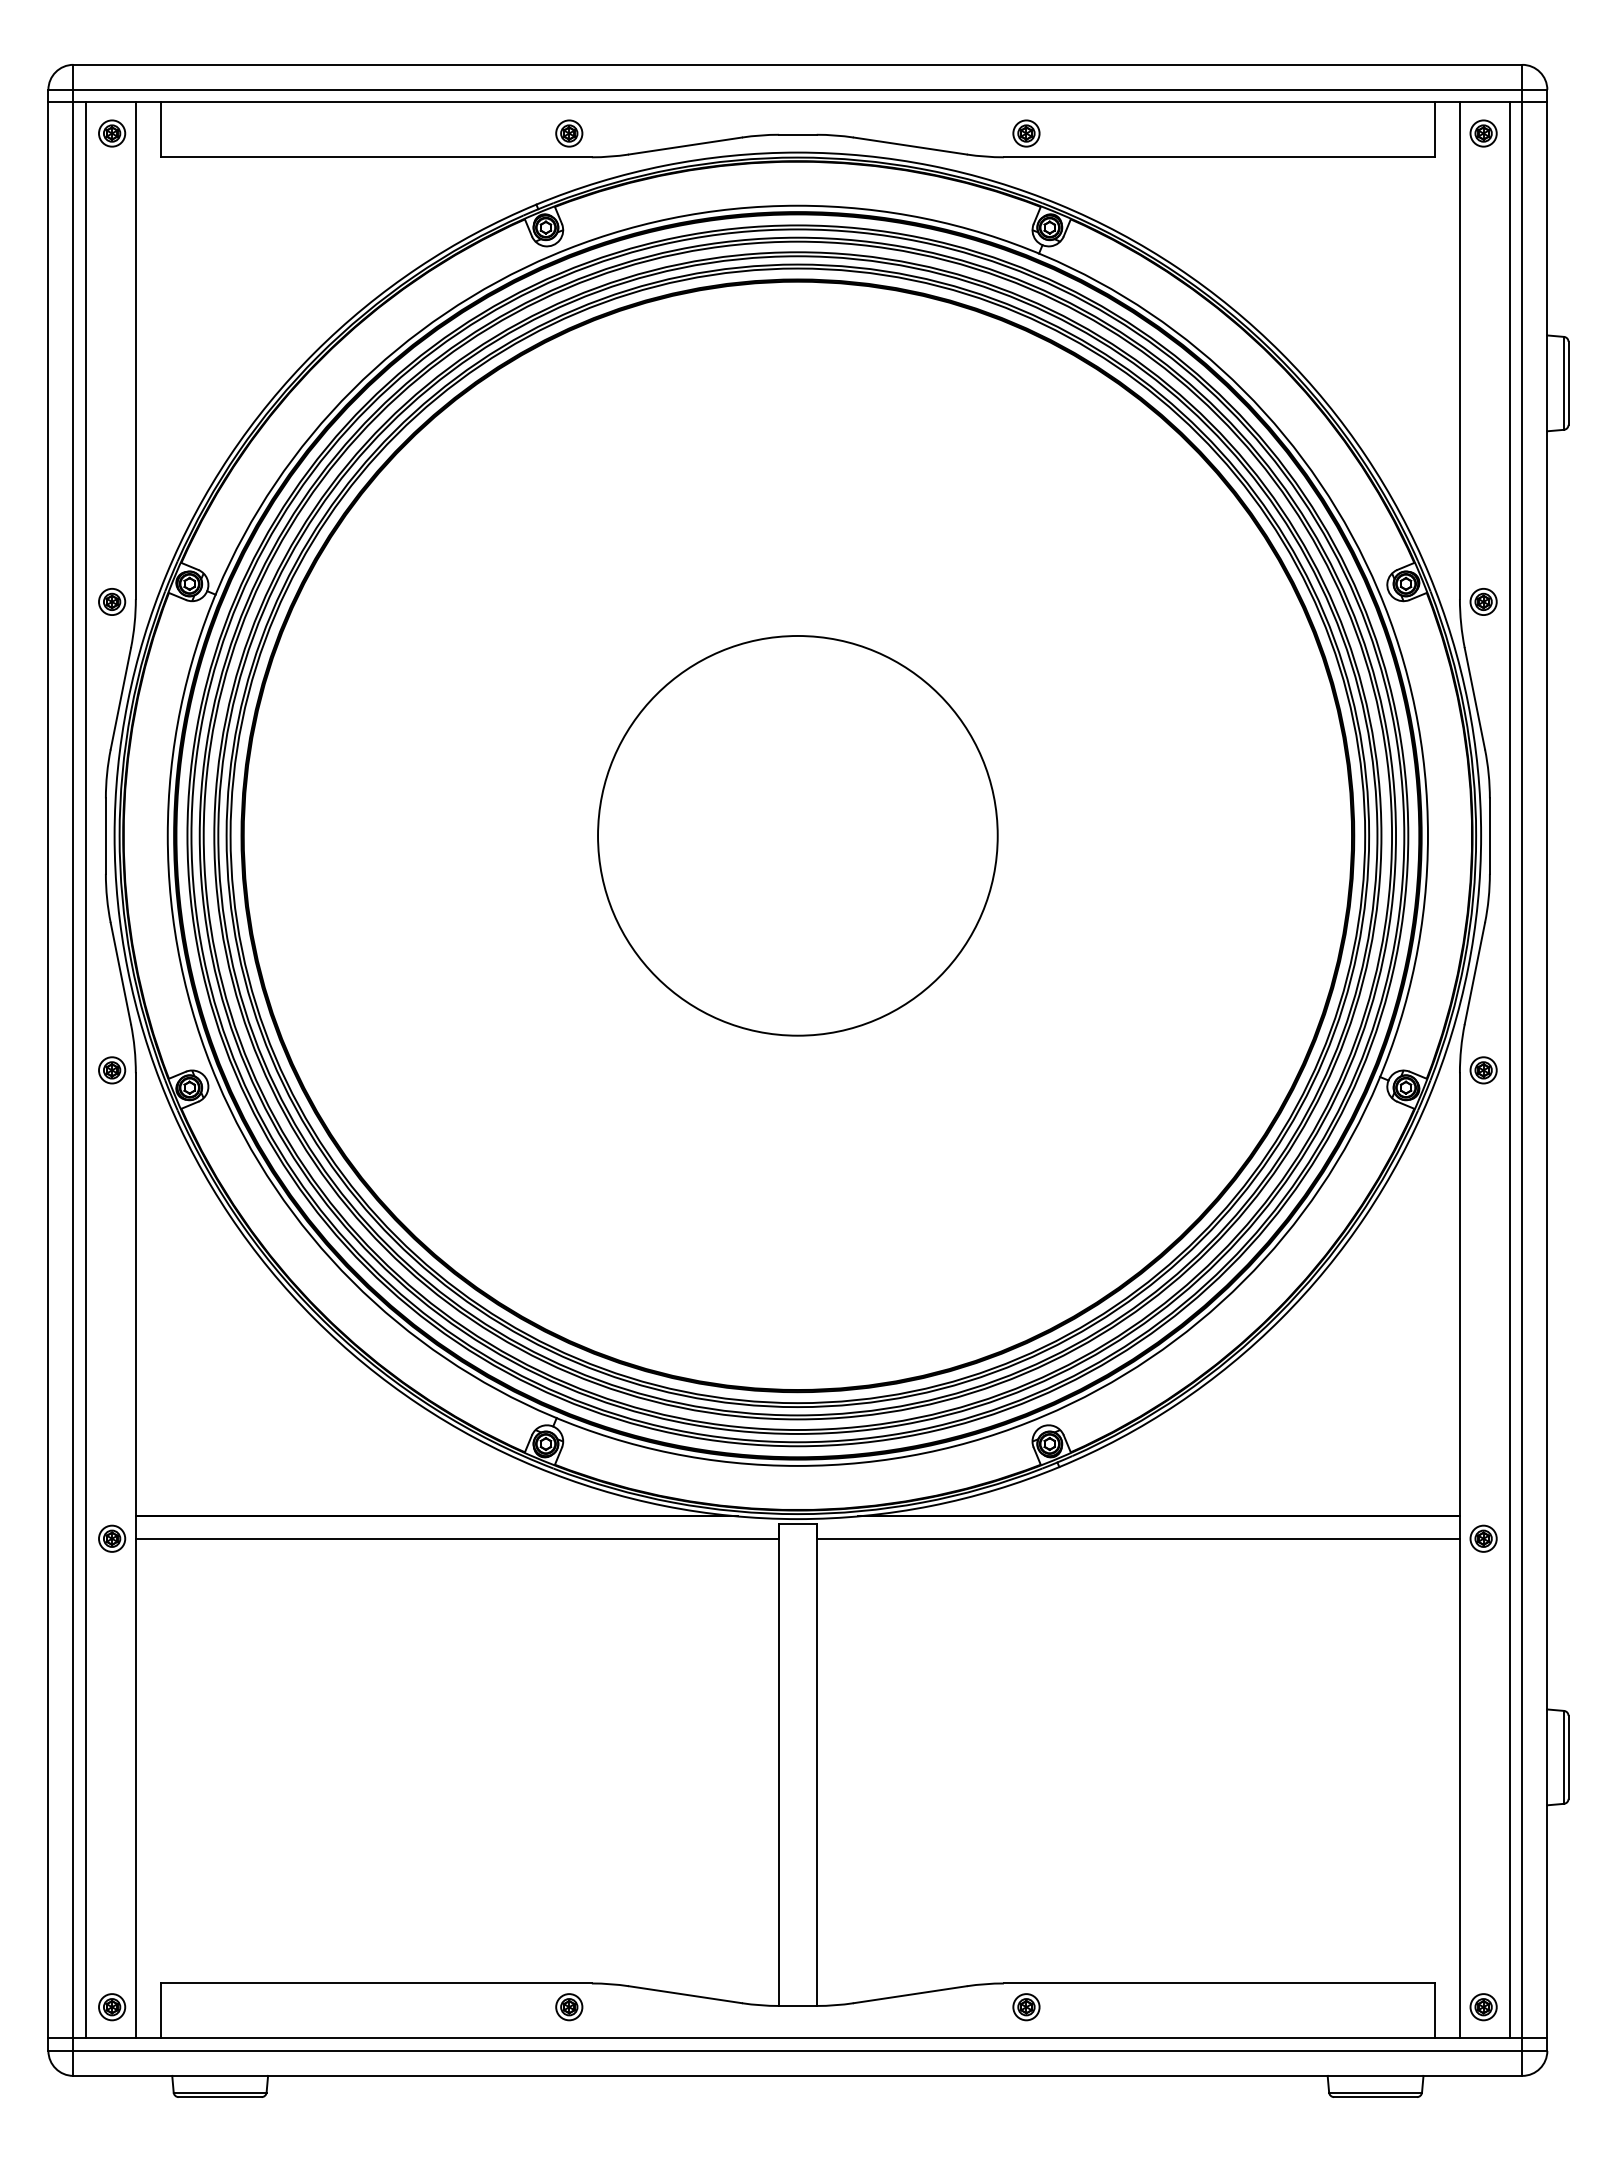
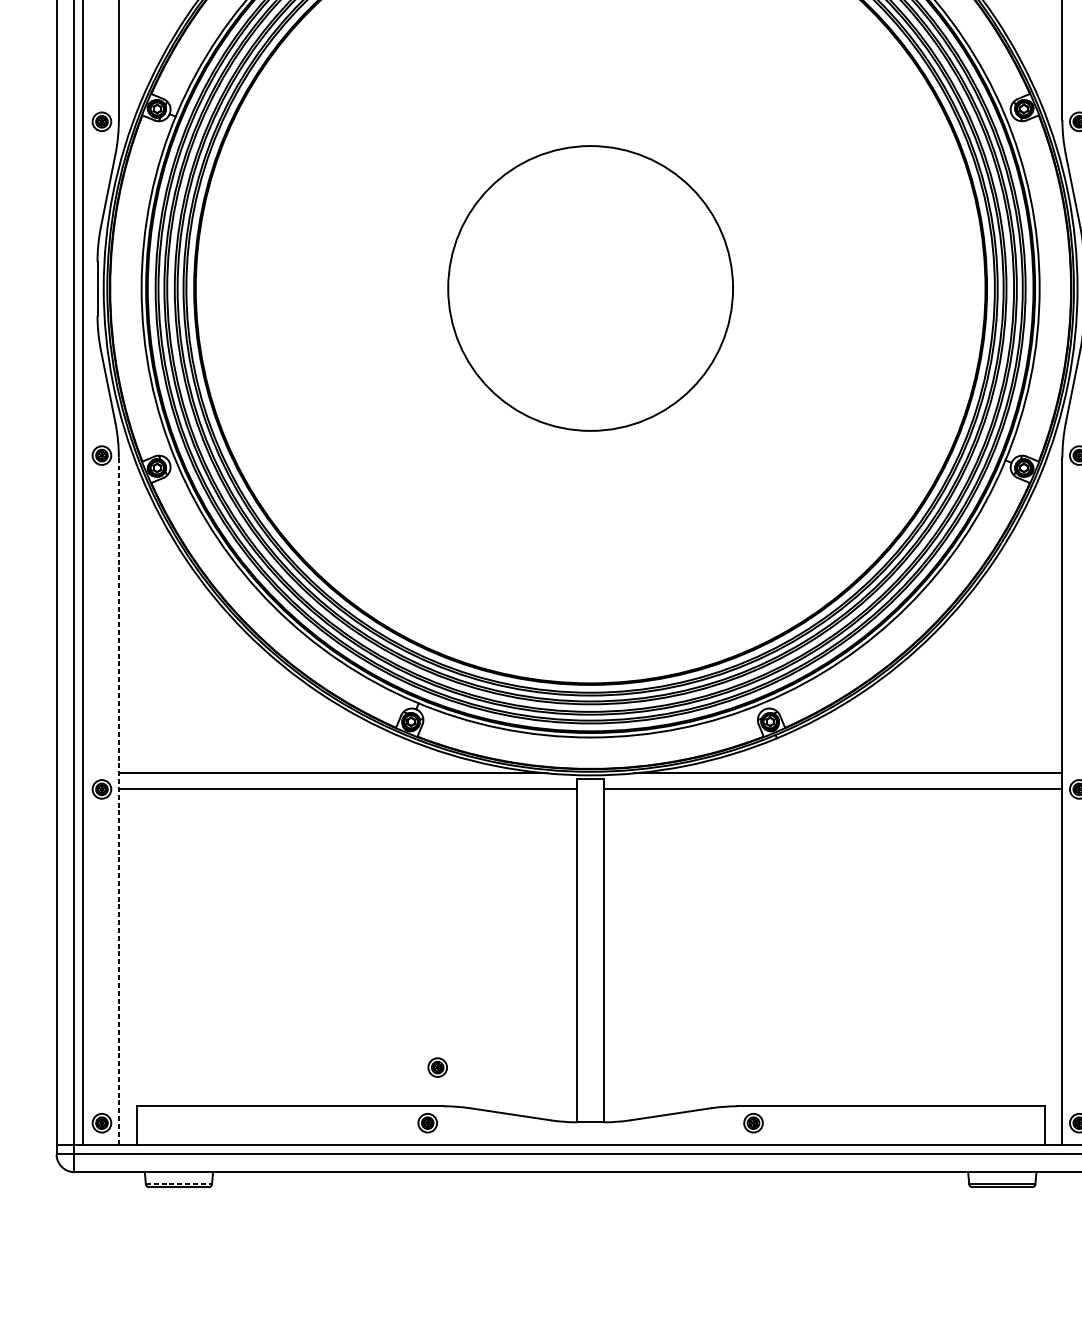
line: (135, 1555) -> (118, 801), solid -> dashed
part: (583, 1929) -> (437, 1067), added
line: (220, 2092) -> (179, 1183), solid -> dashed

